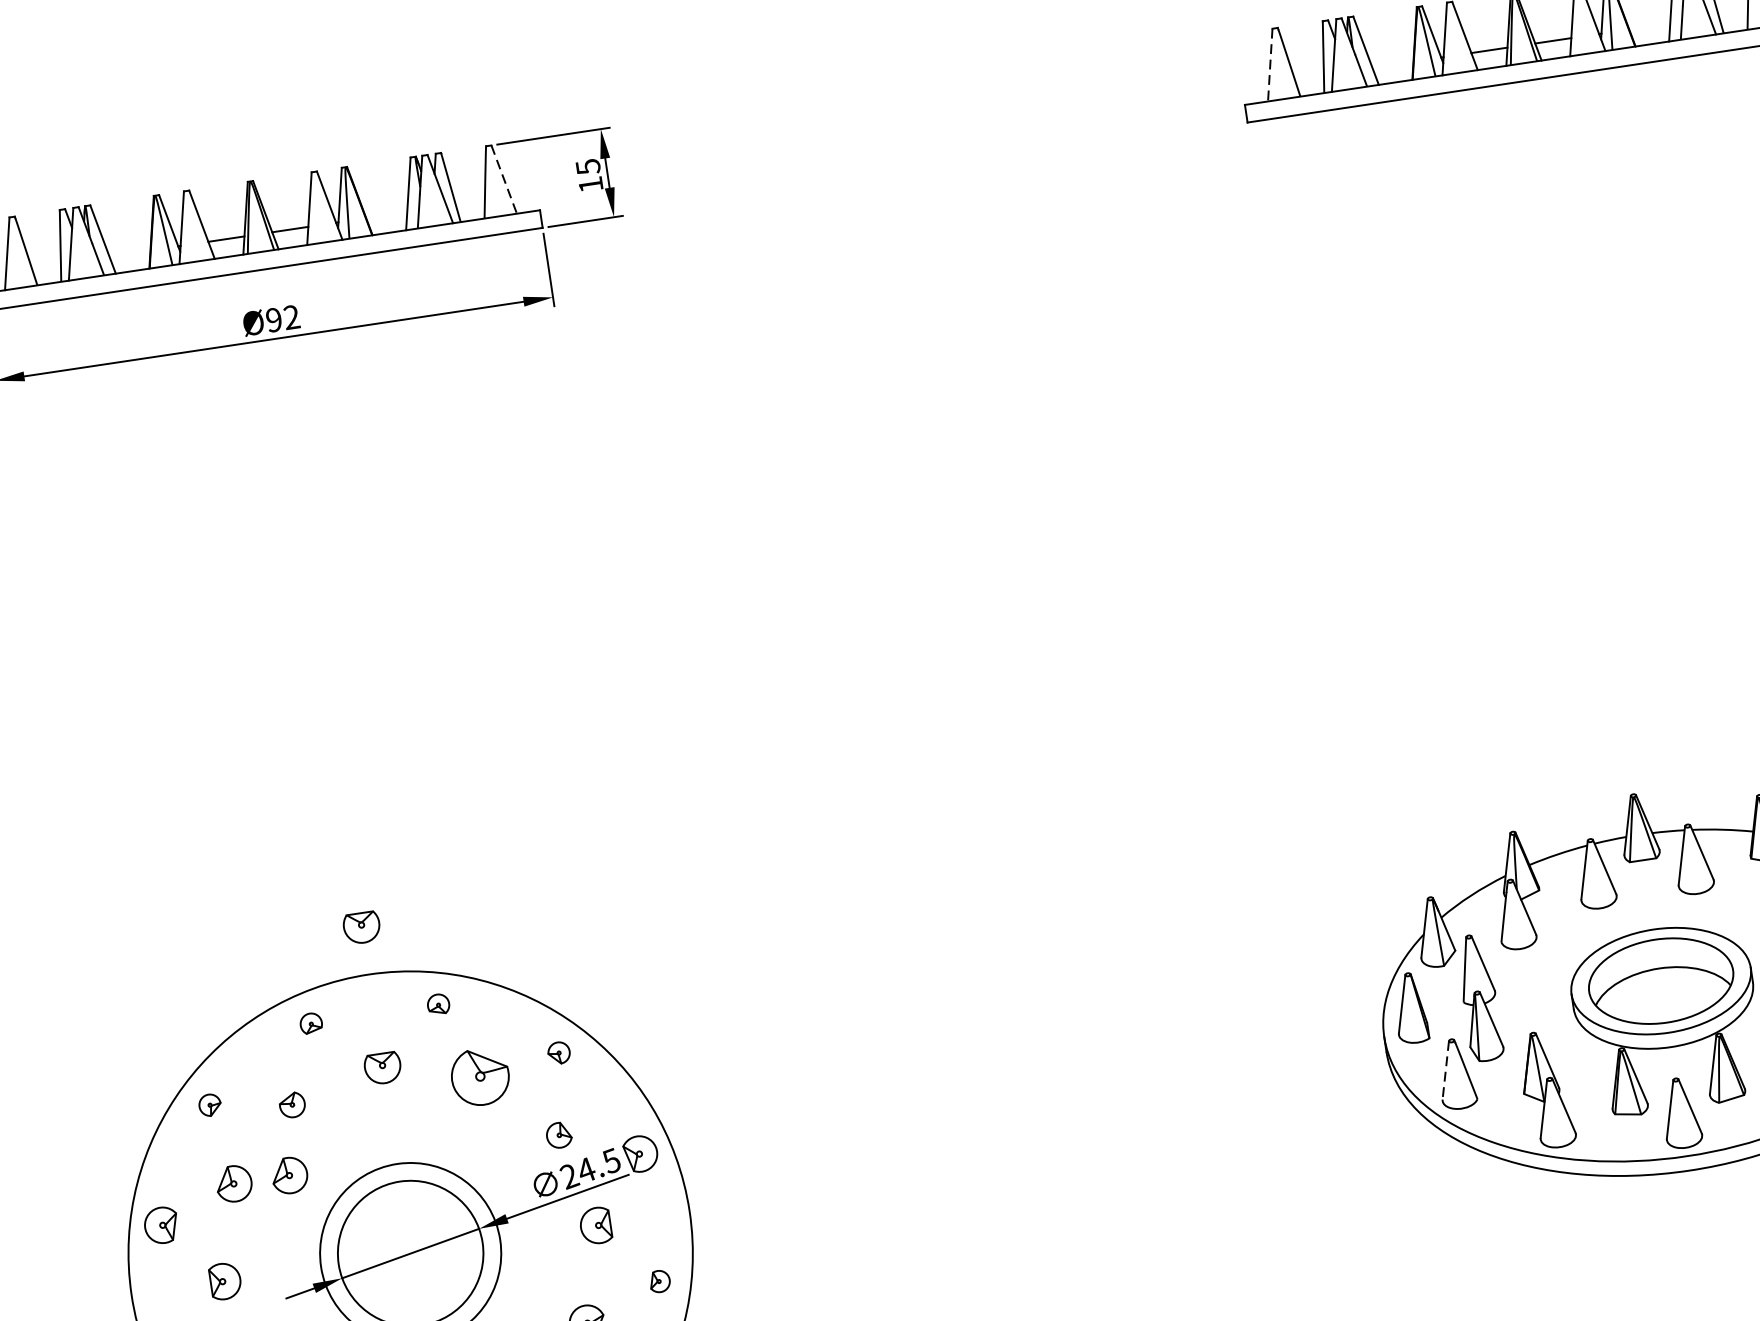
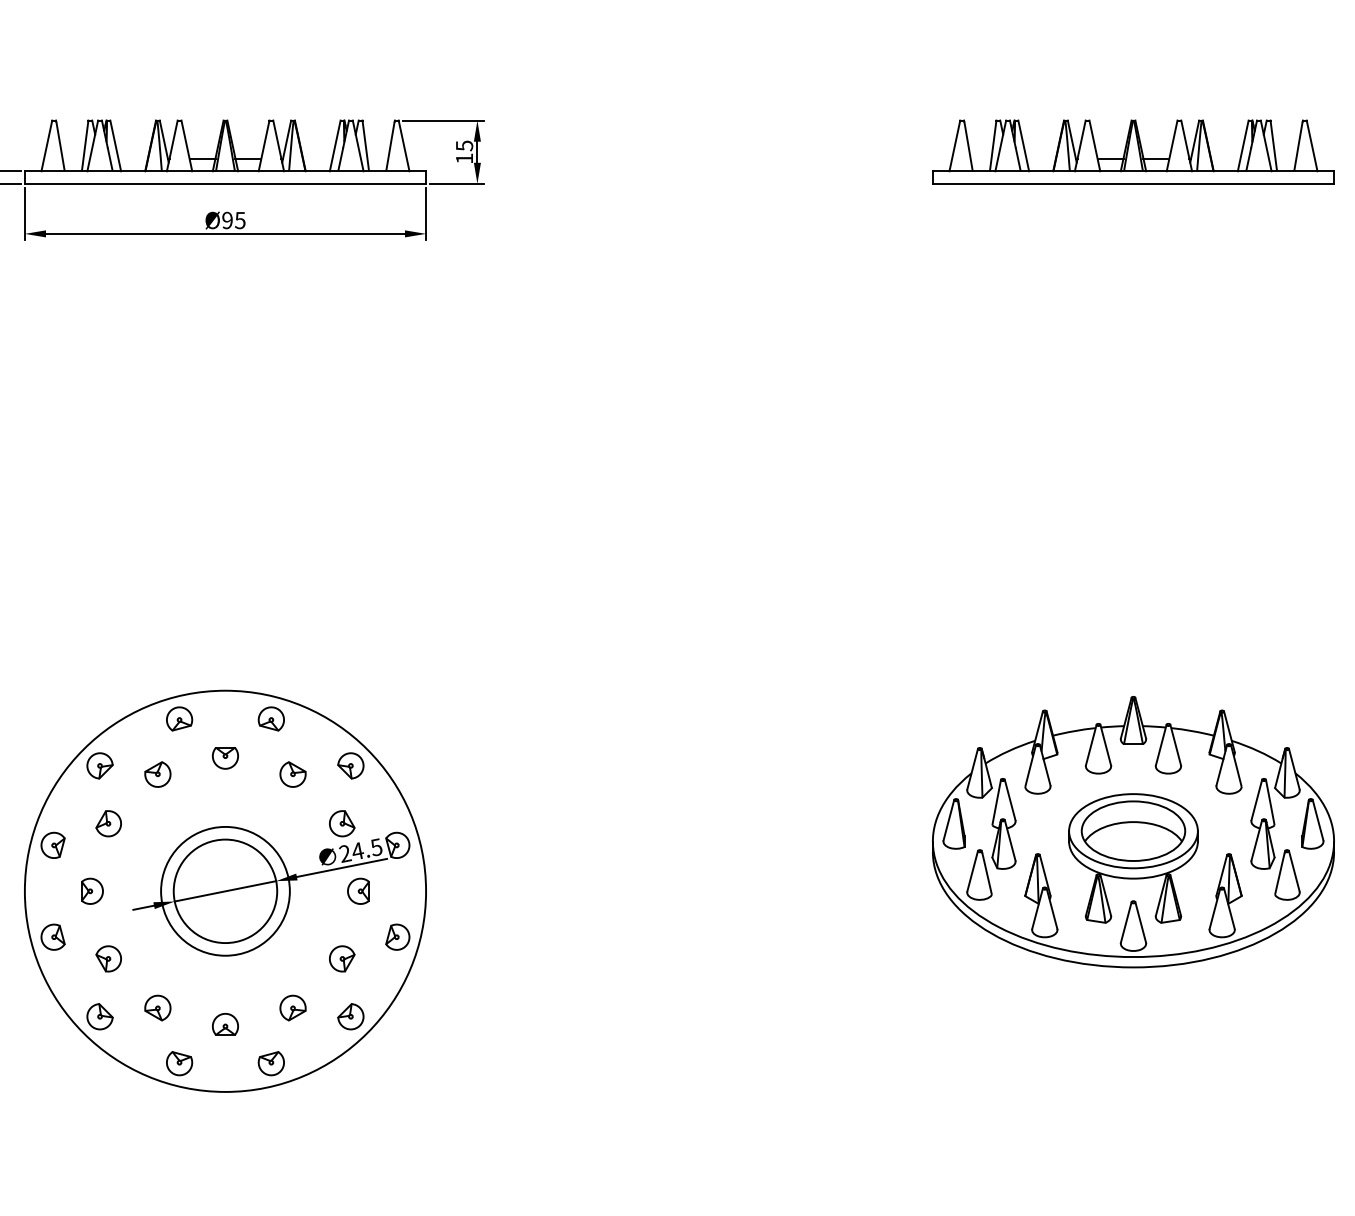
line: (1269, 64) -> (954, 145), dashed -> solid
line: (504, 178) -> (404, 145), dashed -> solid
text: (292, 317) -> (240, 220), Ø92 -> Ø95
part: (360, 928) -> (224, 657), removed
part: (437, 1003) -> (270, 718), size x1.67
part: (310, 1022) -> (179, 718), size x1.67
part: (558, 1052) -> (350, 765), size x1.67
line: (1445, 1070) -> (972, 871), dashed -> solid
part: (479, 1077) -> (292, 774), size x0.62
part: (209, 1104) -> (99, 765), size x1.67
part: (291, 1105) -> (157, 774), size x1.43
part: (559, 1134) -> (342, 823), size x1.43
part: (289, 1175) -> (148, 823), removed
part: (659, 1280) -> (397, 936), size x1.67

